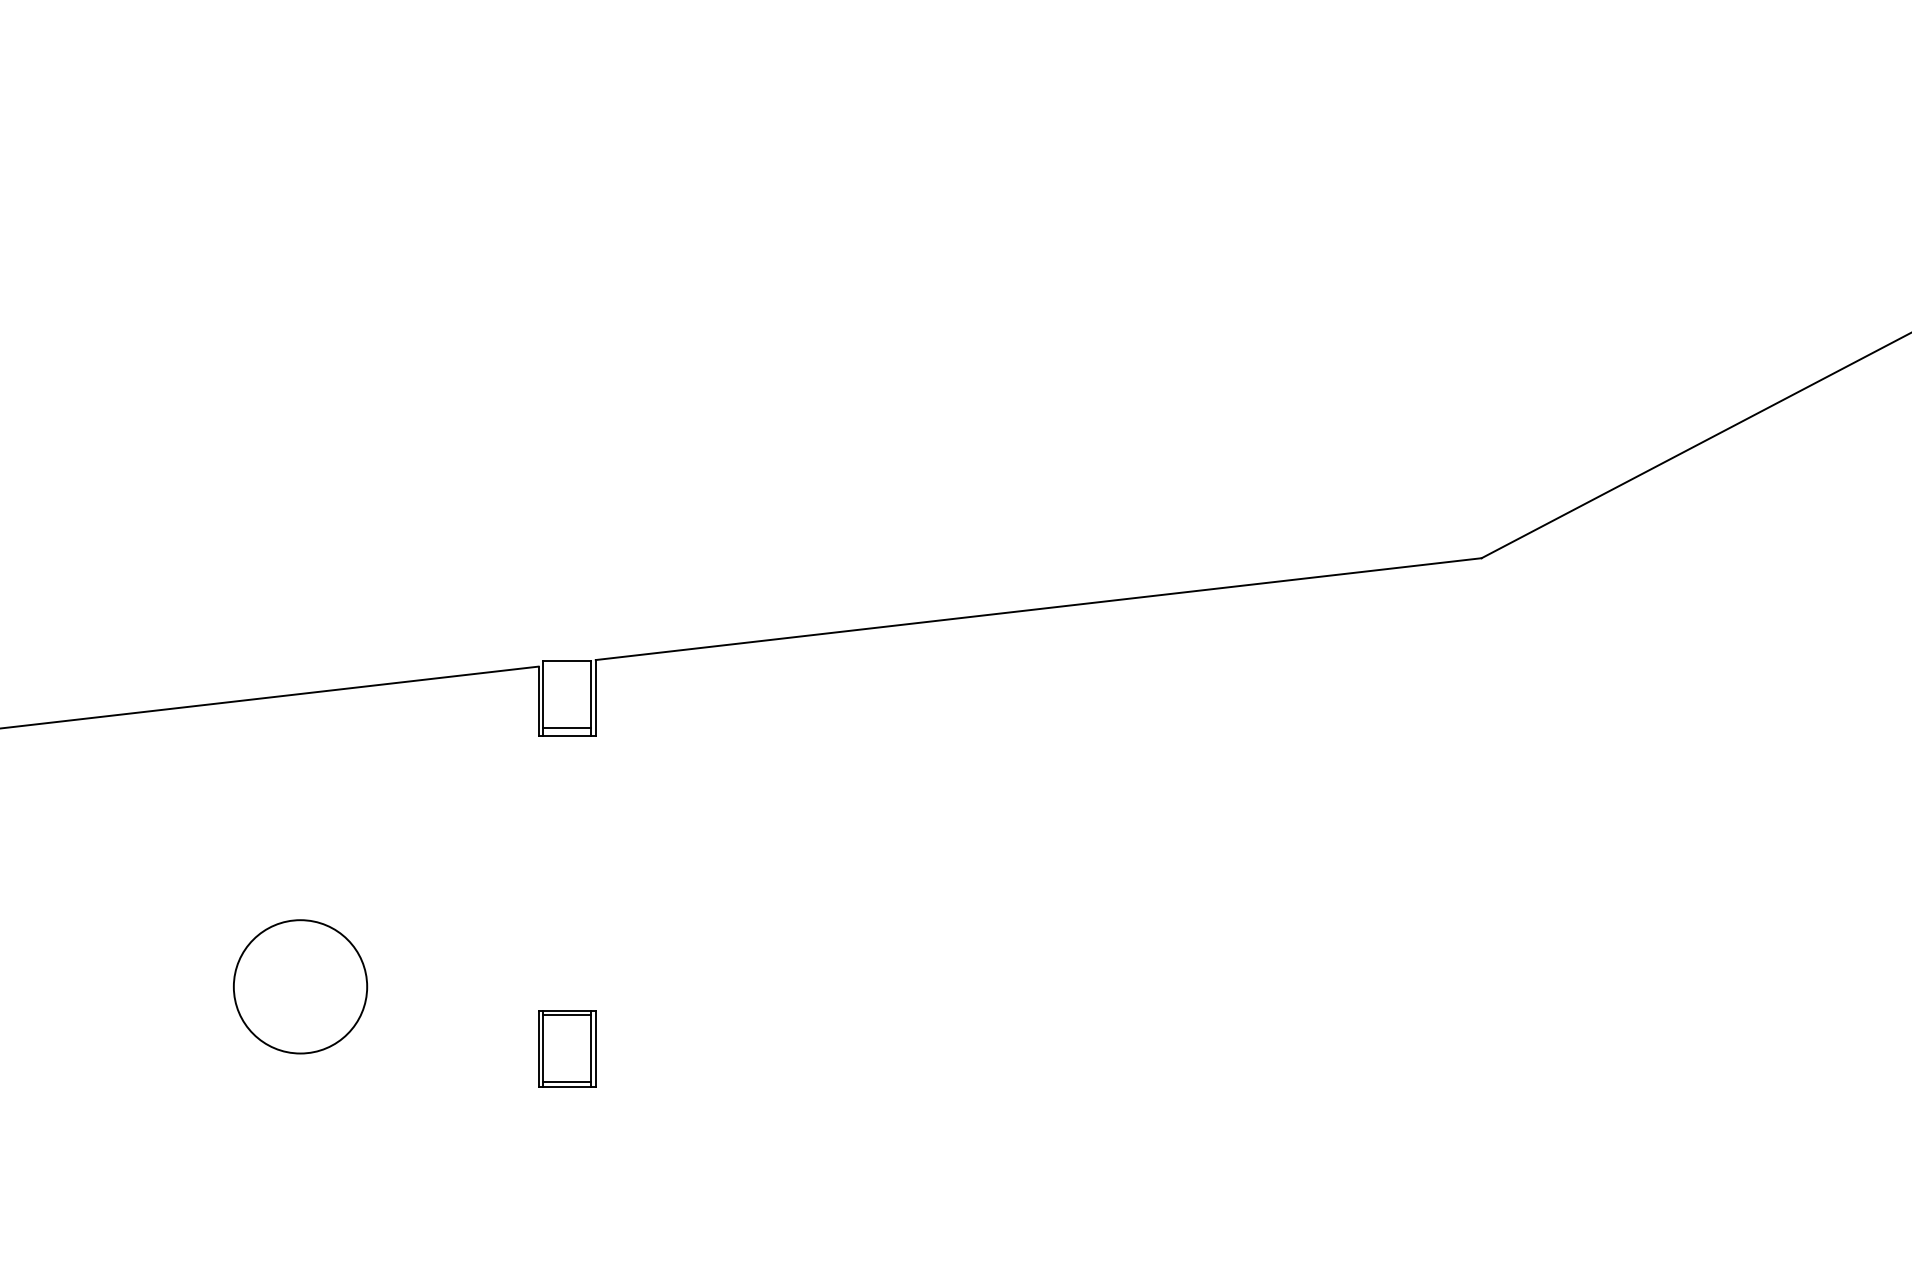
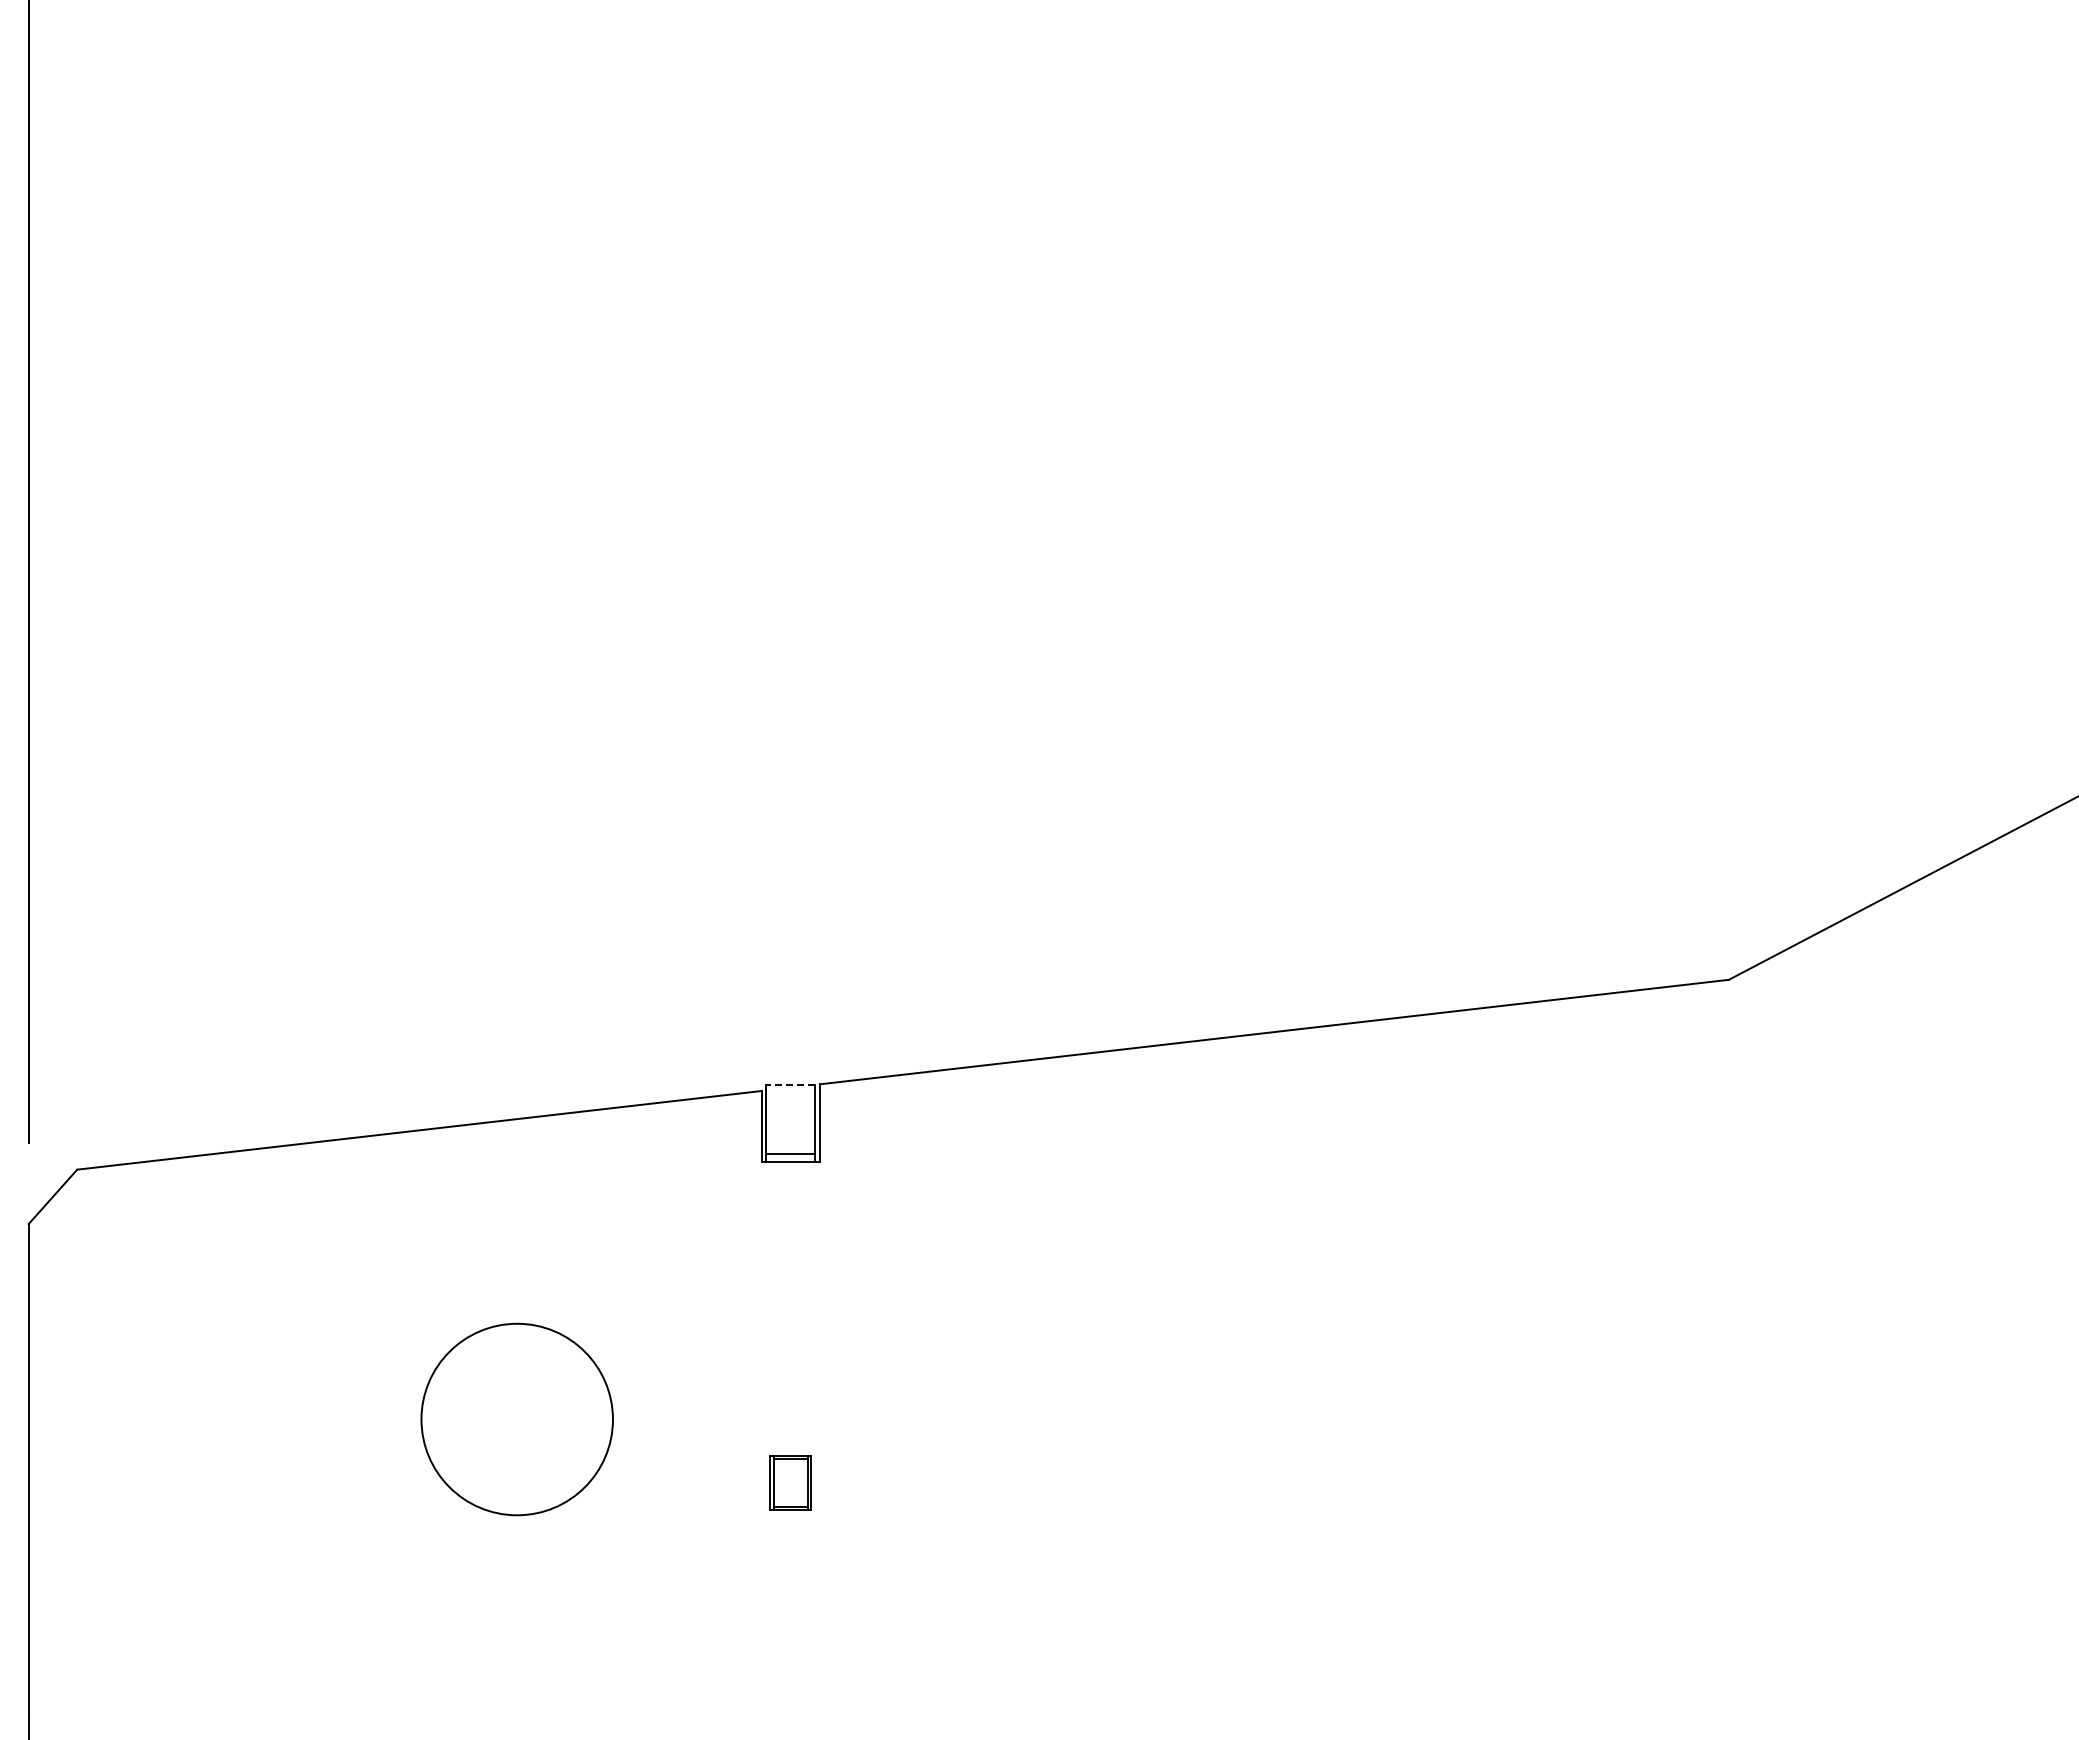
line: (566, 661) -> (790, 1085), solid -> dashed
circle: (299, 986) -> (516, 1419), size x1.4
part: (566, 1048) -> (790, 1482), size x0.7

